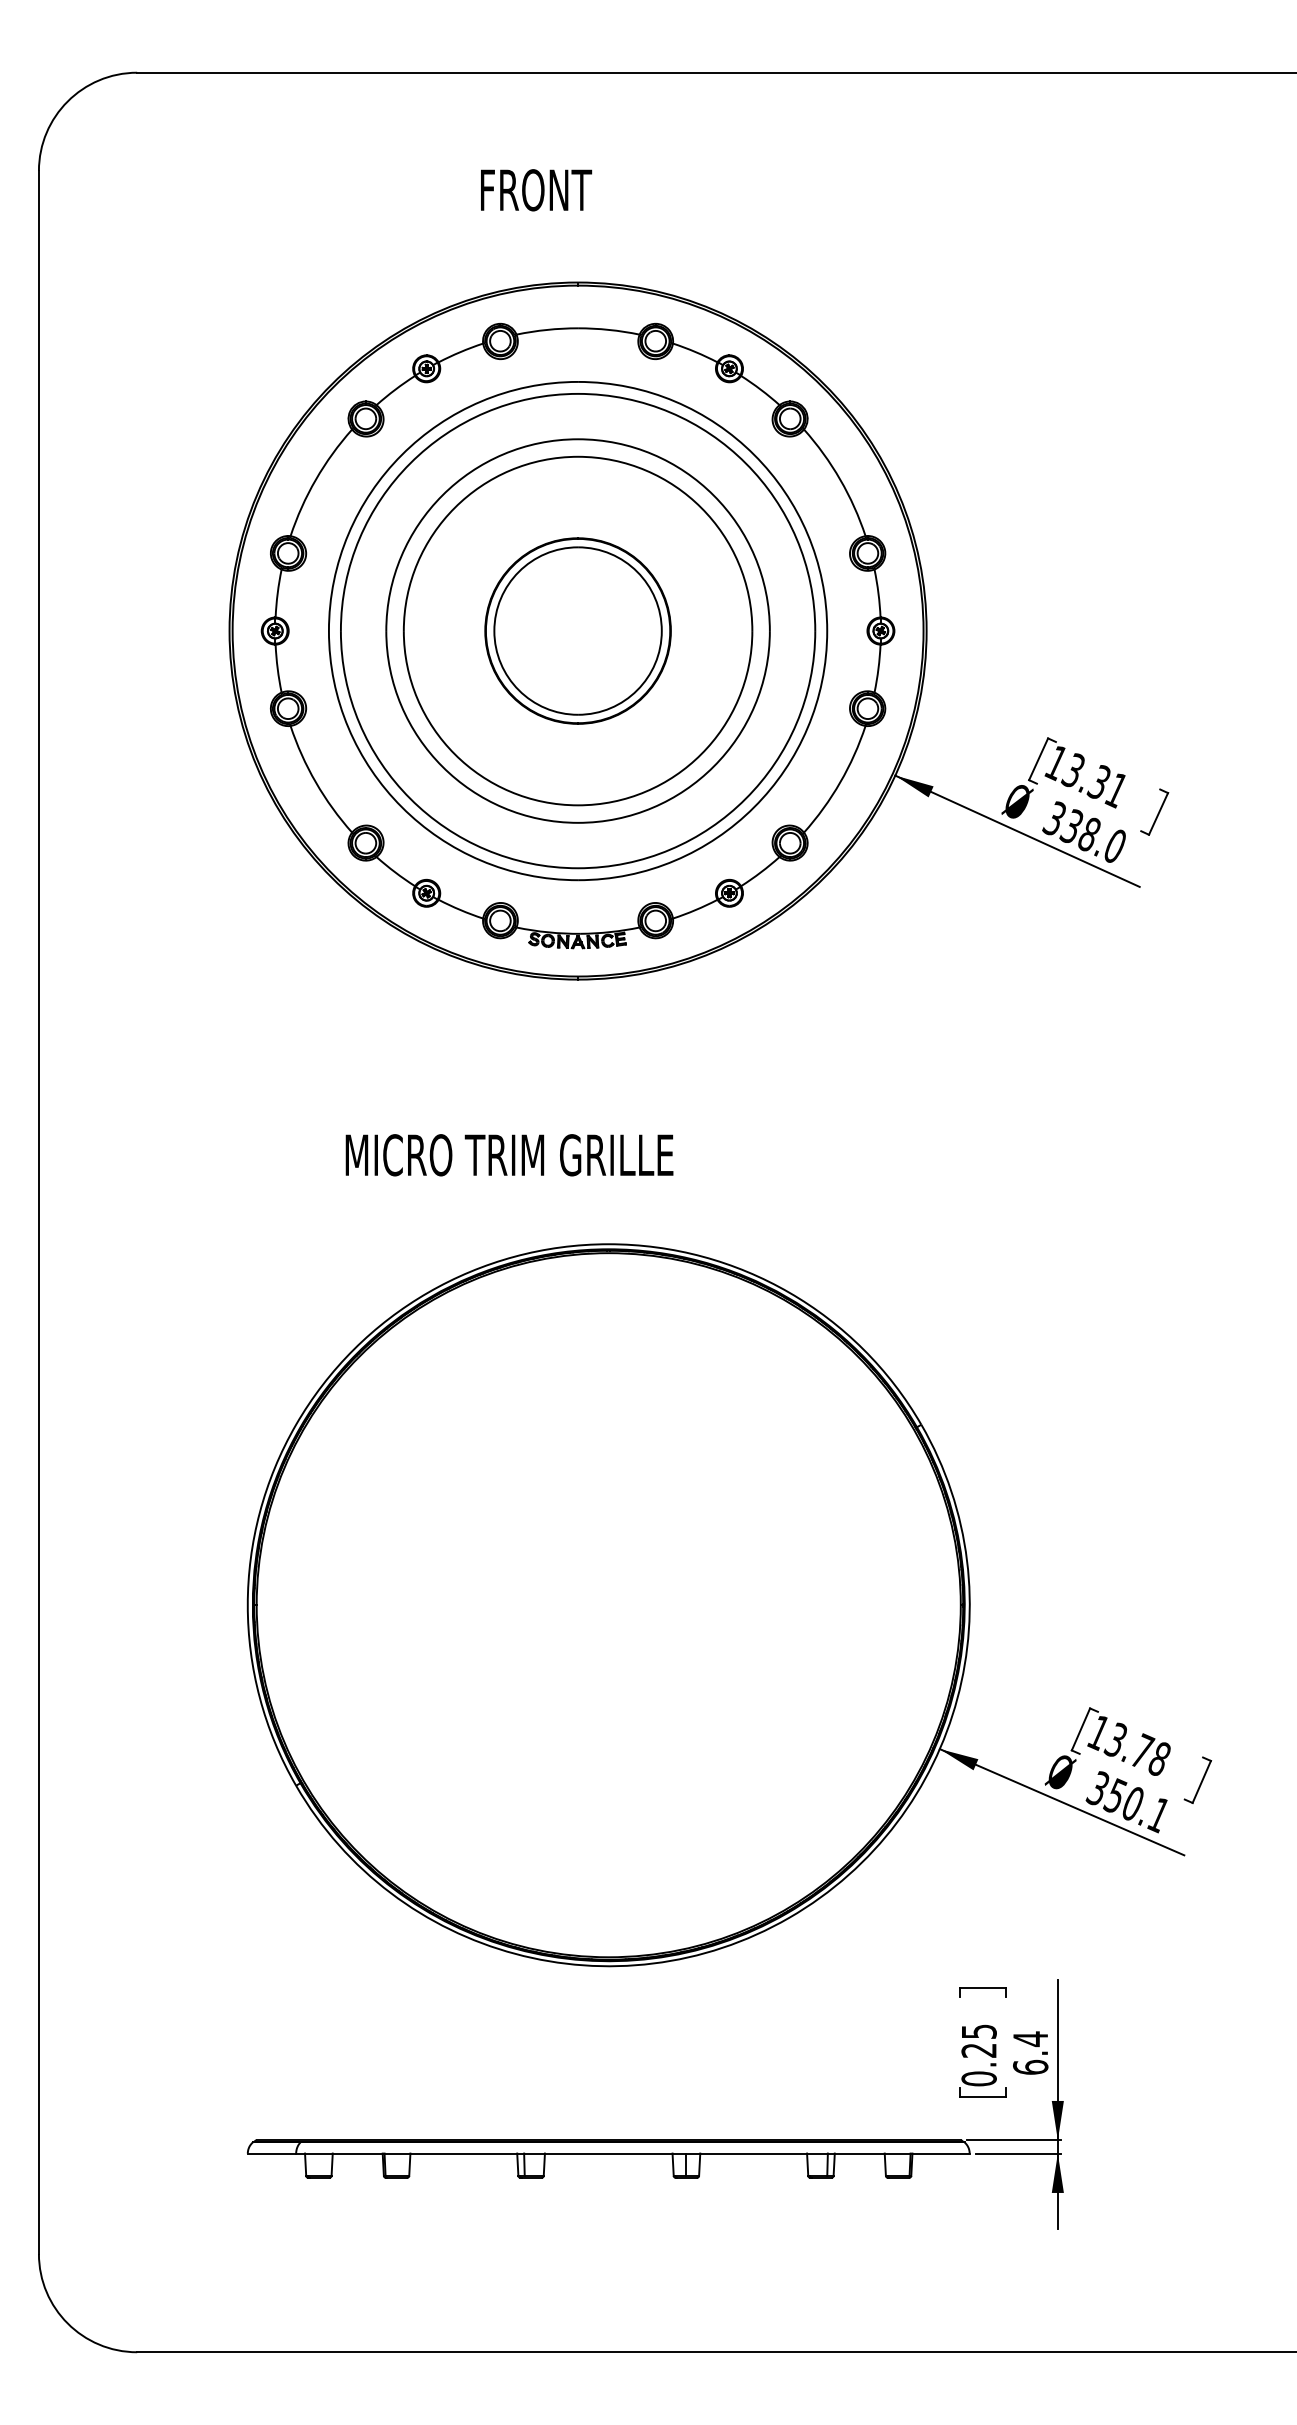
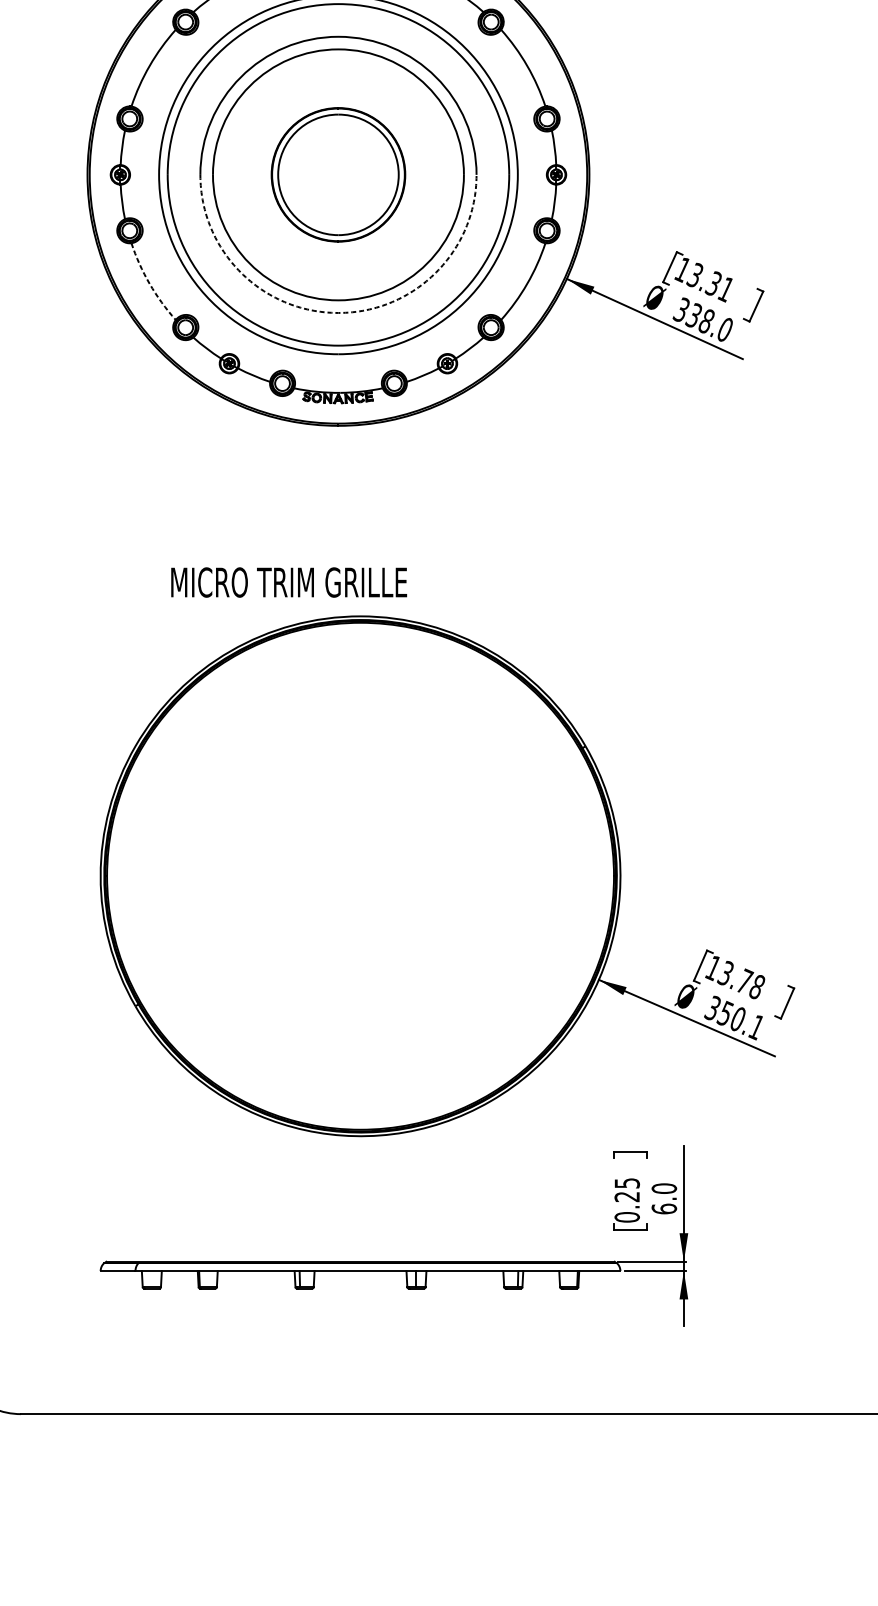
arc: (315, 782) -> (149, 283), solid -> dashed
arc: (578, 822) -> (338, 312), solid -> dashed
text: (509, 1155) -> (289, 582), moved
text: (1030, 2039) -> (664, 1188), 6.4 -> 6.0

